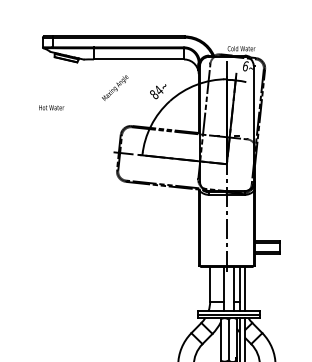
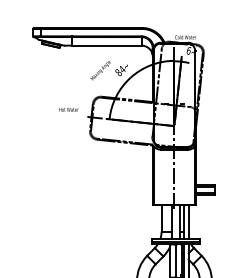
text: (114, 87) -> (100, 70), moved
text: (51, 107) -> (68, 109), moved

